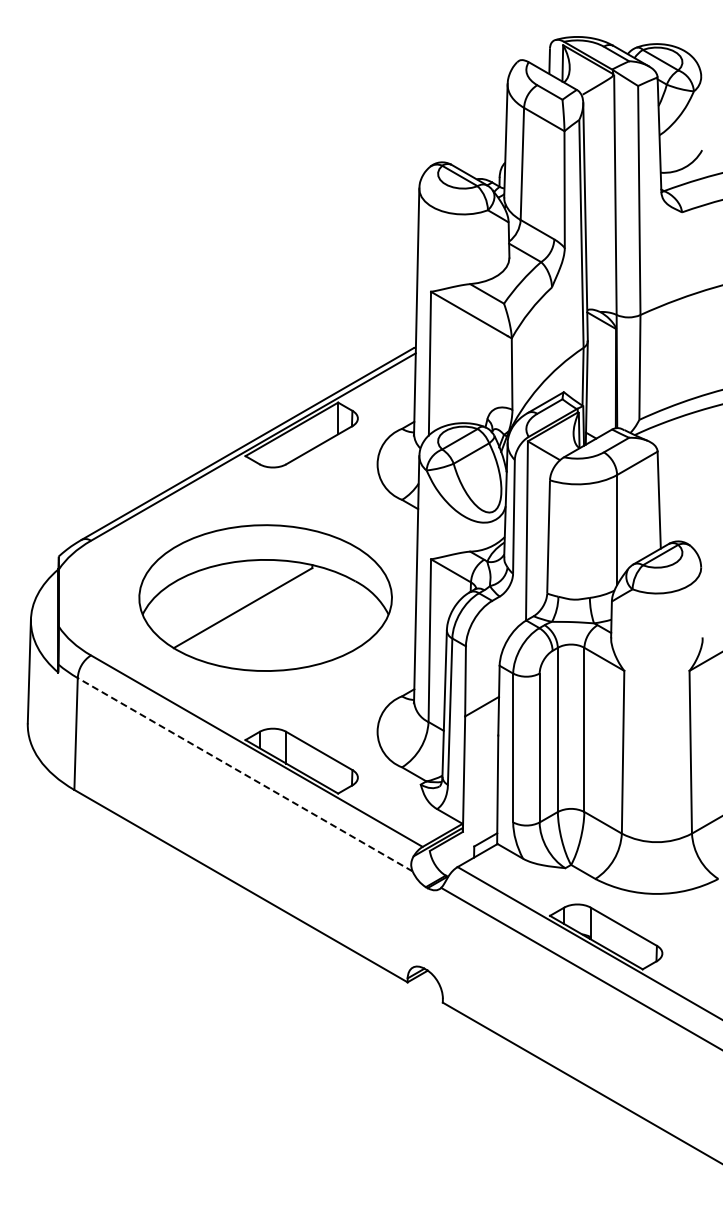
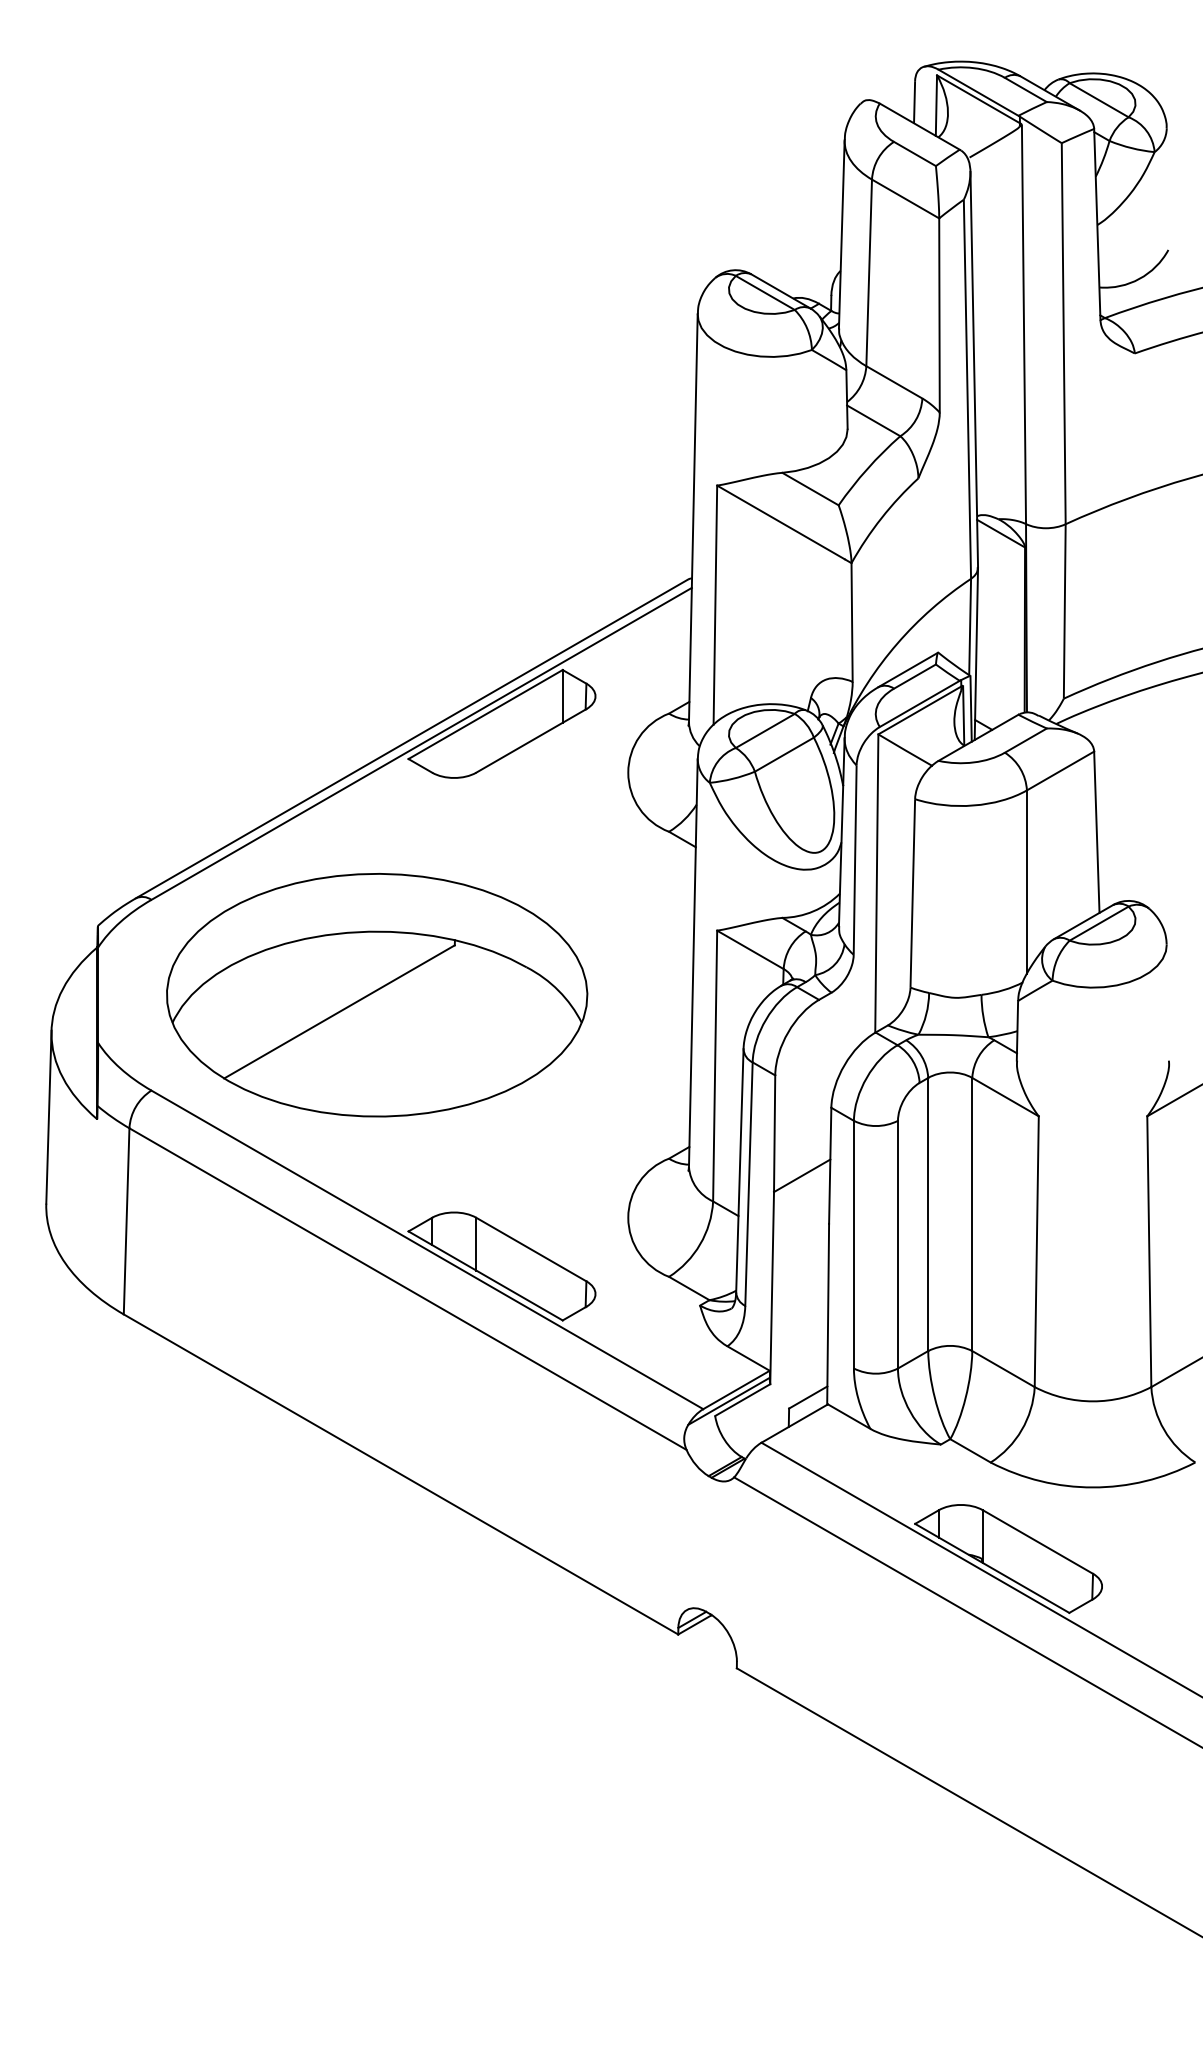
part: (265, 597) -> (376, 994), moved
line: (244, 774) -> (406, 1288), dashed -> solid

